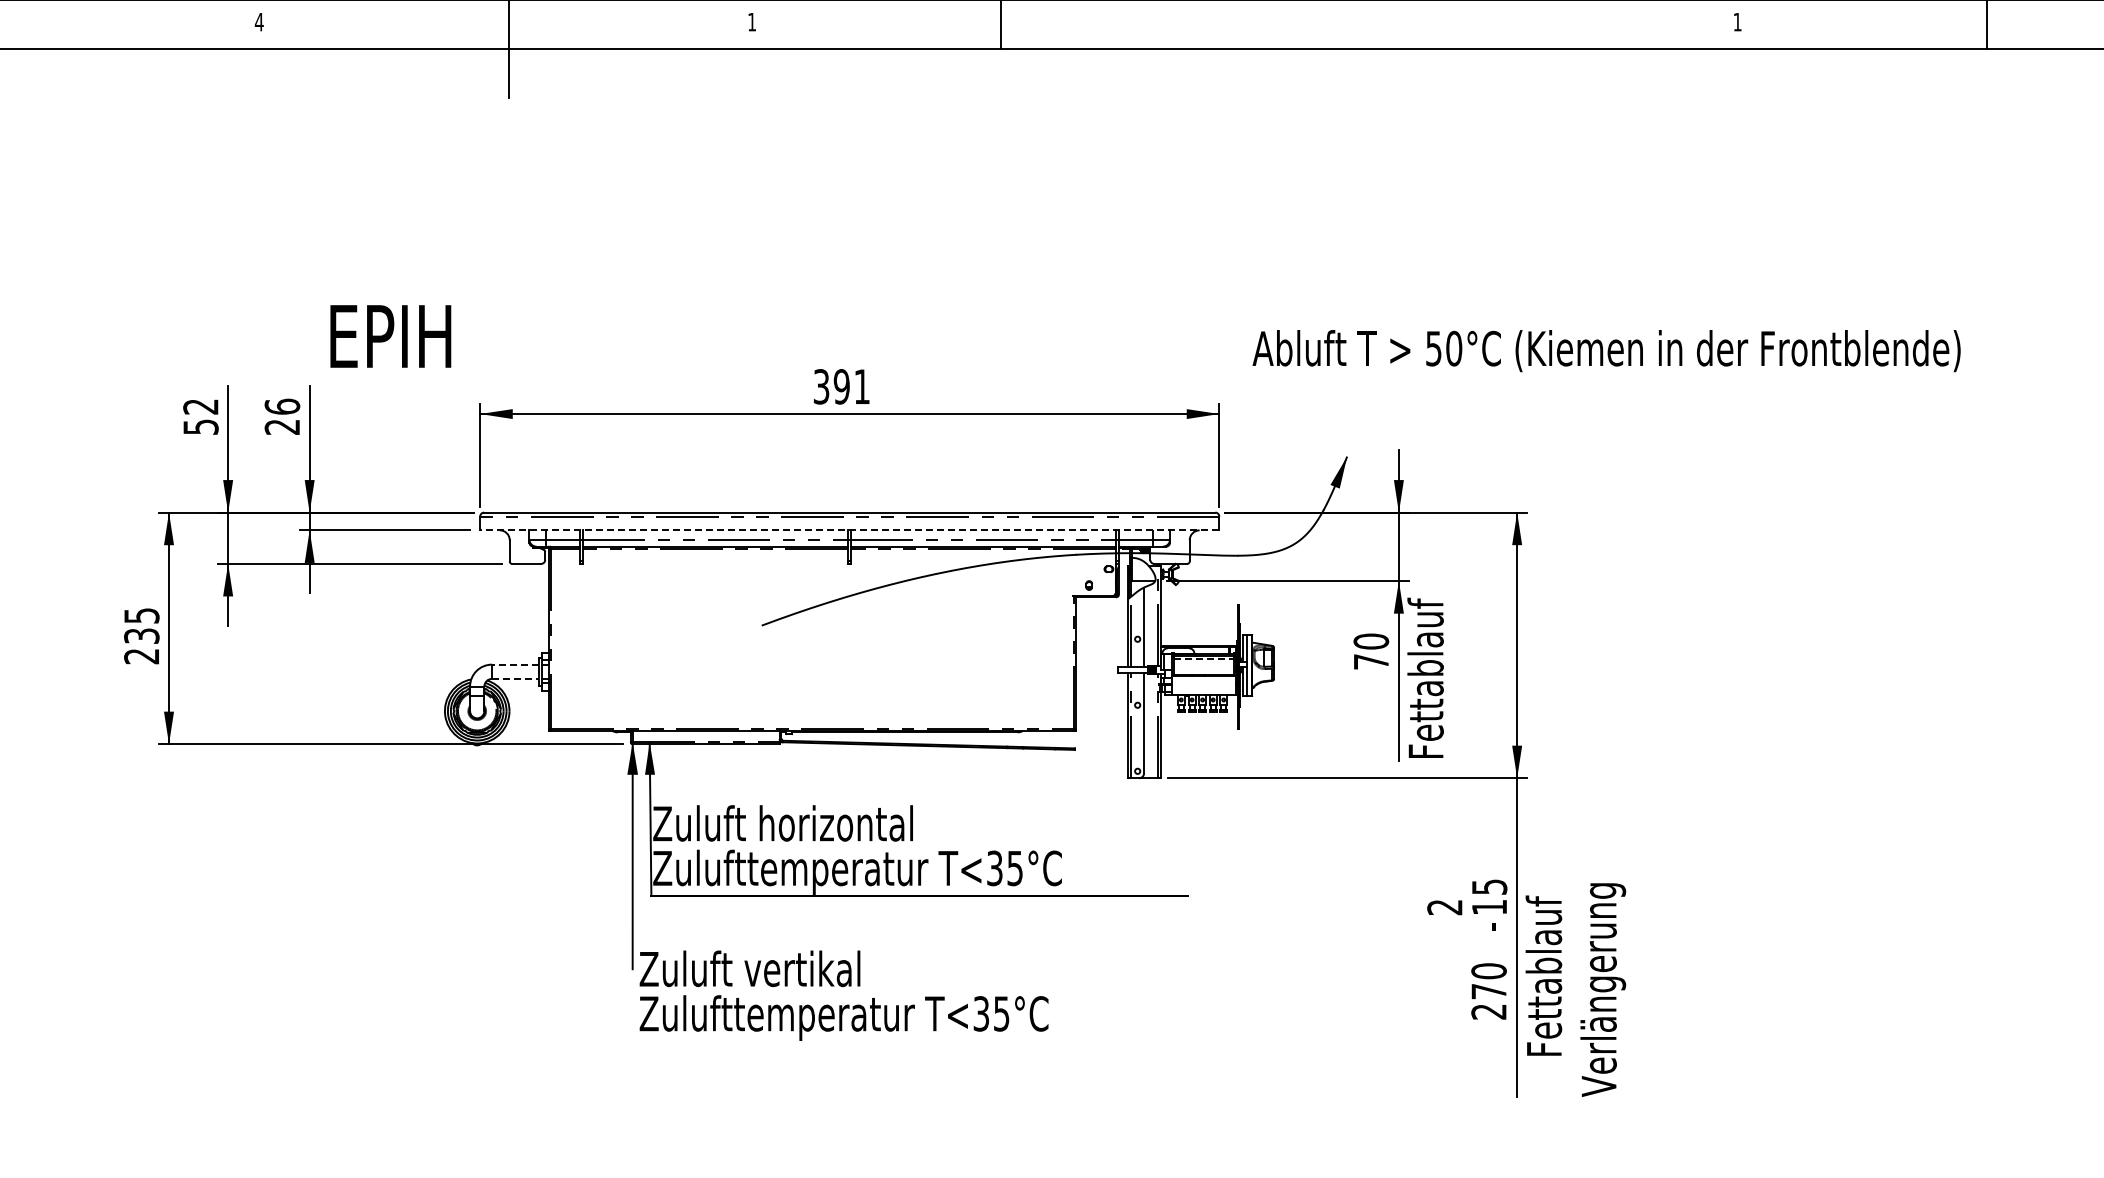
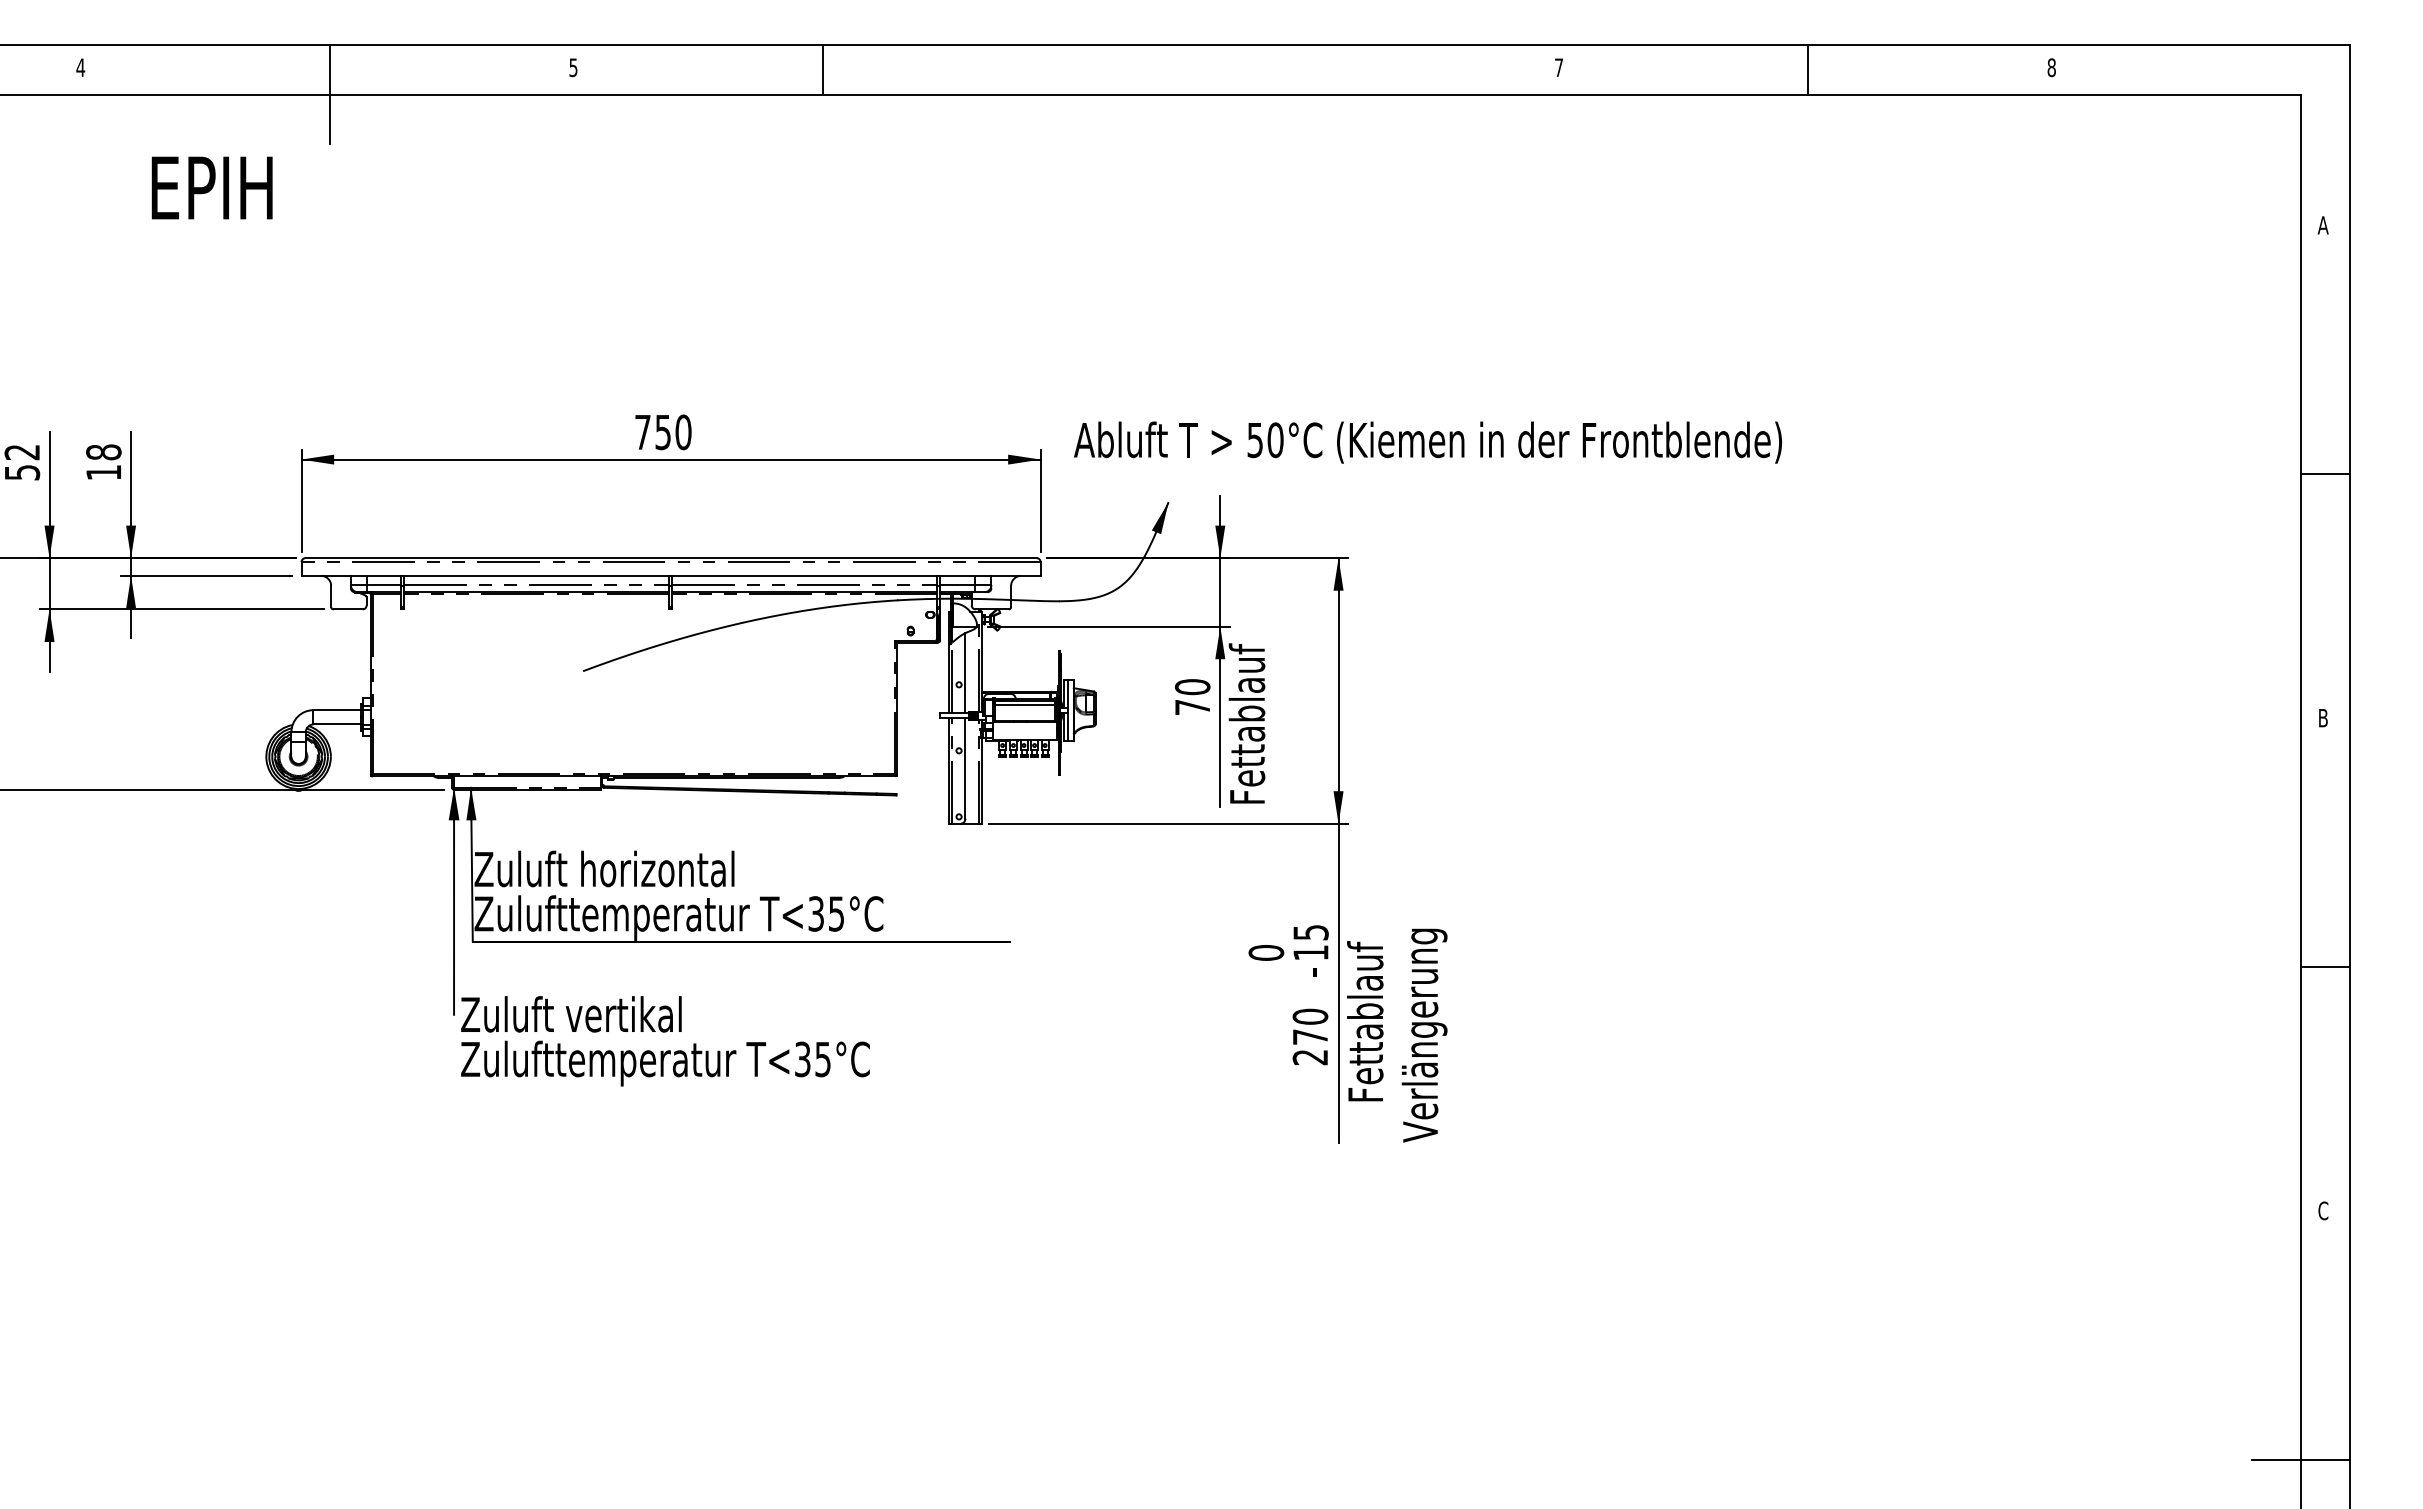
text: (752, 21) -> (573, 67), 1 -> 5
text: (1737, 21) -> (1558, 67), 1 -> 7
text: (390, 335) -> (211, 187), moved
text: (1606, 350) -> (1427, 442), moved
text: (842, 386) -> (663, 432), 391 -> 750
text: (282, 416) -> (103, 462), 26 -> 18
line: (850, 529) -> (671, 575), dashed -> solid
line: (1204, 659) -> (1025, 705), dashed -> solid
line: (516, 664) -> (337, 710), dashed -> solid
line: (516, 678) -> (337, 724), dashed -> solid
text: (1445, 906) -> (1266, 952), 2 -> 0

